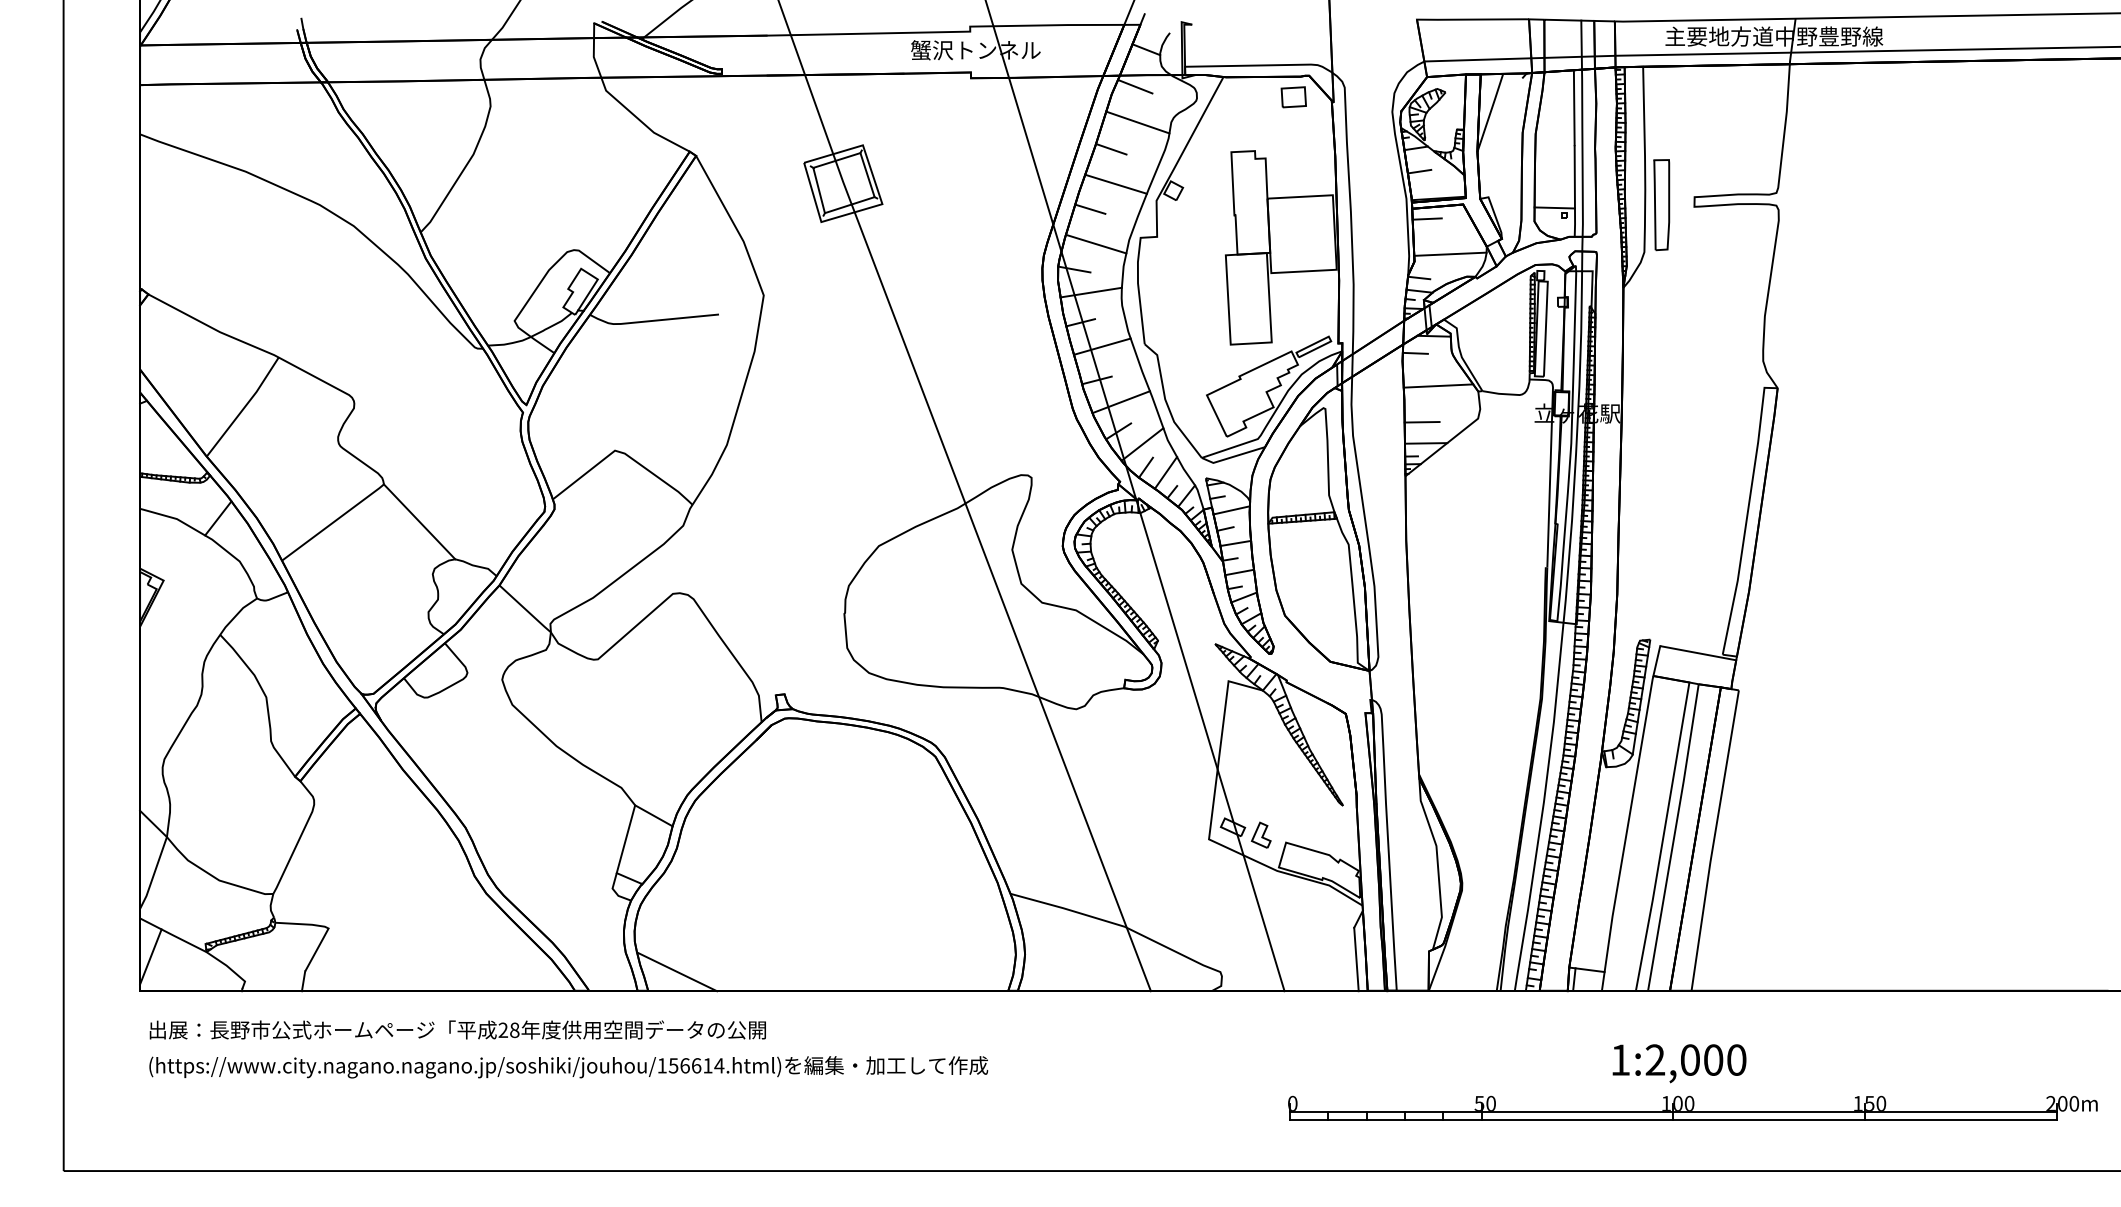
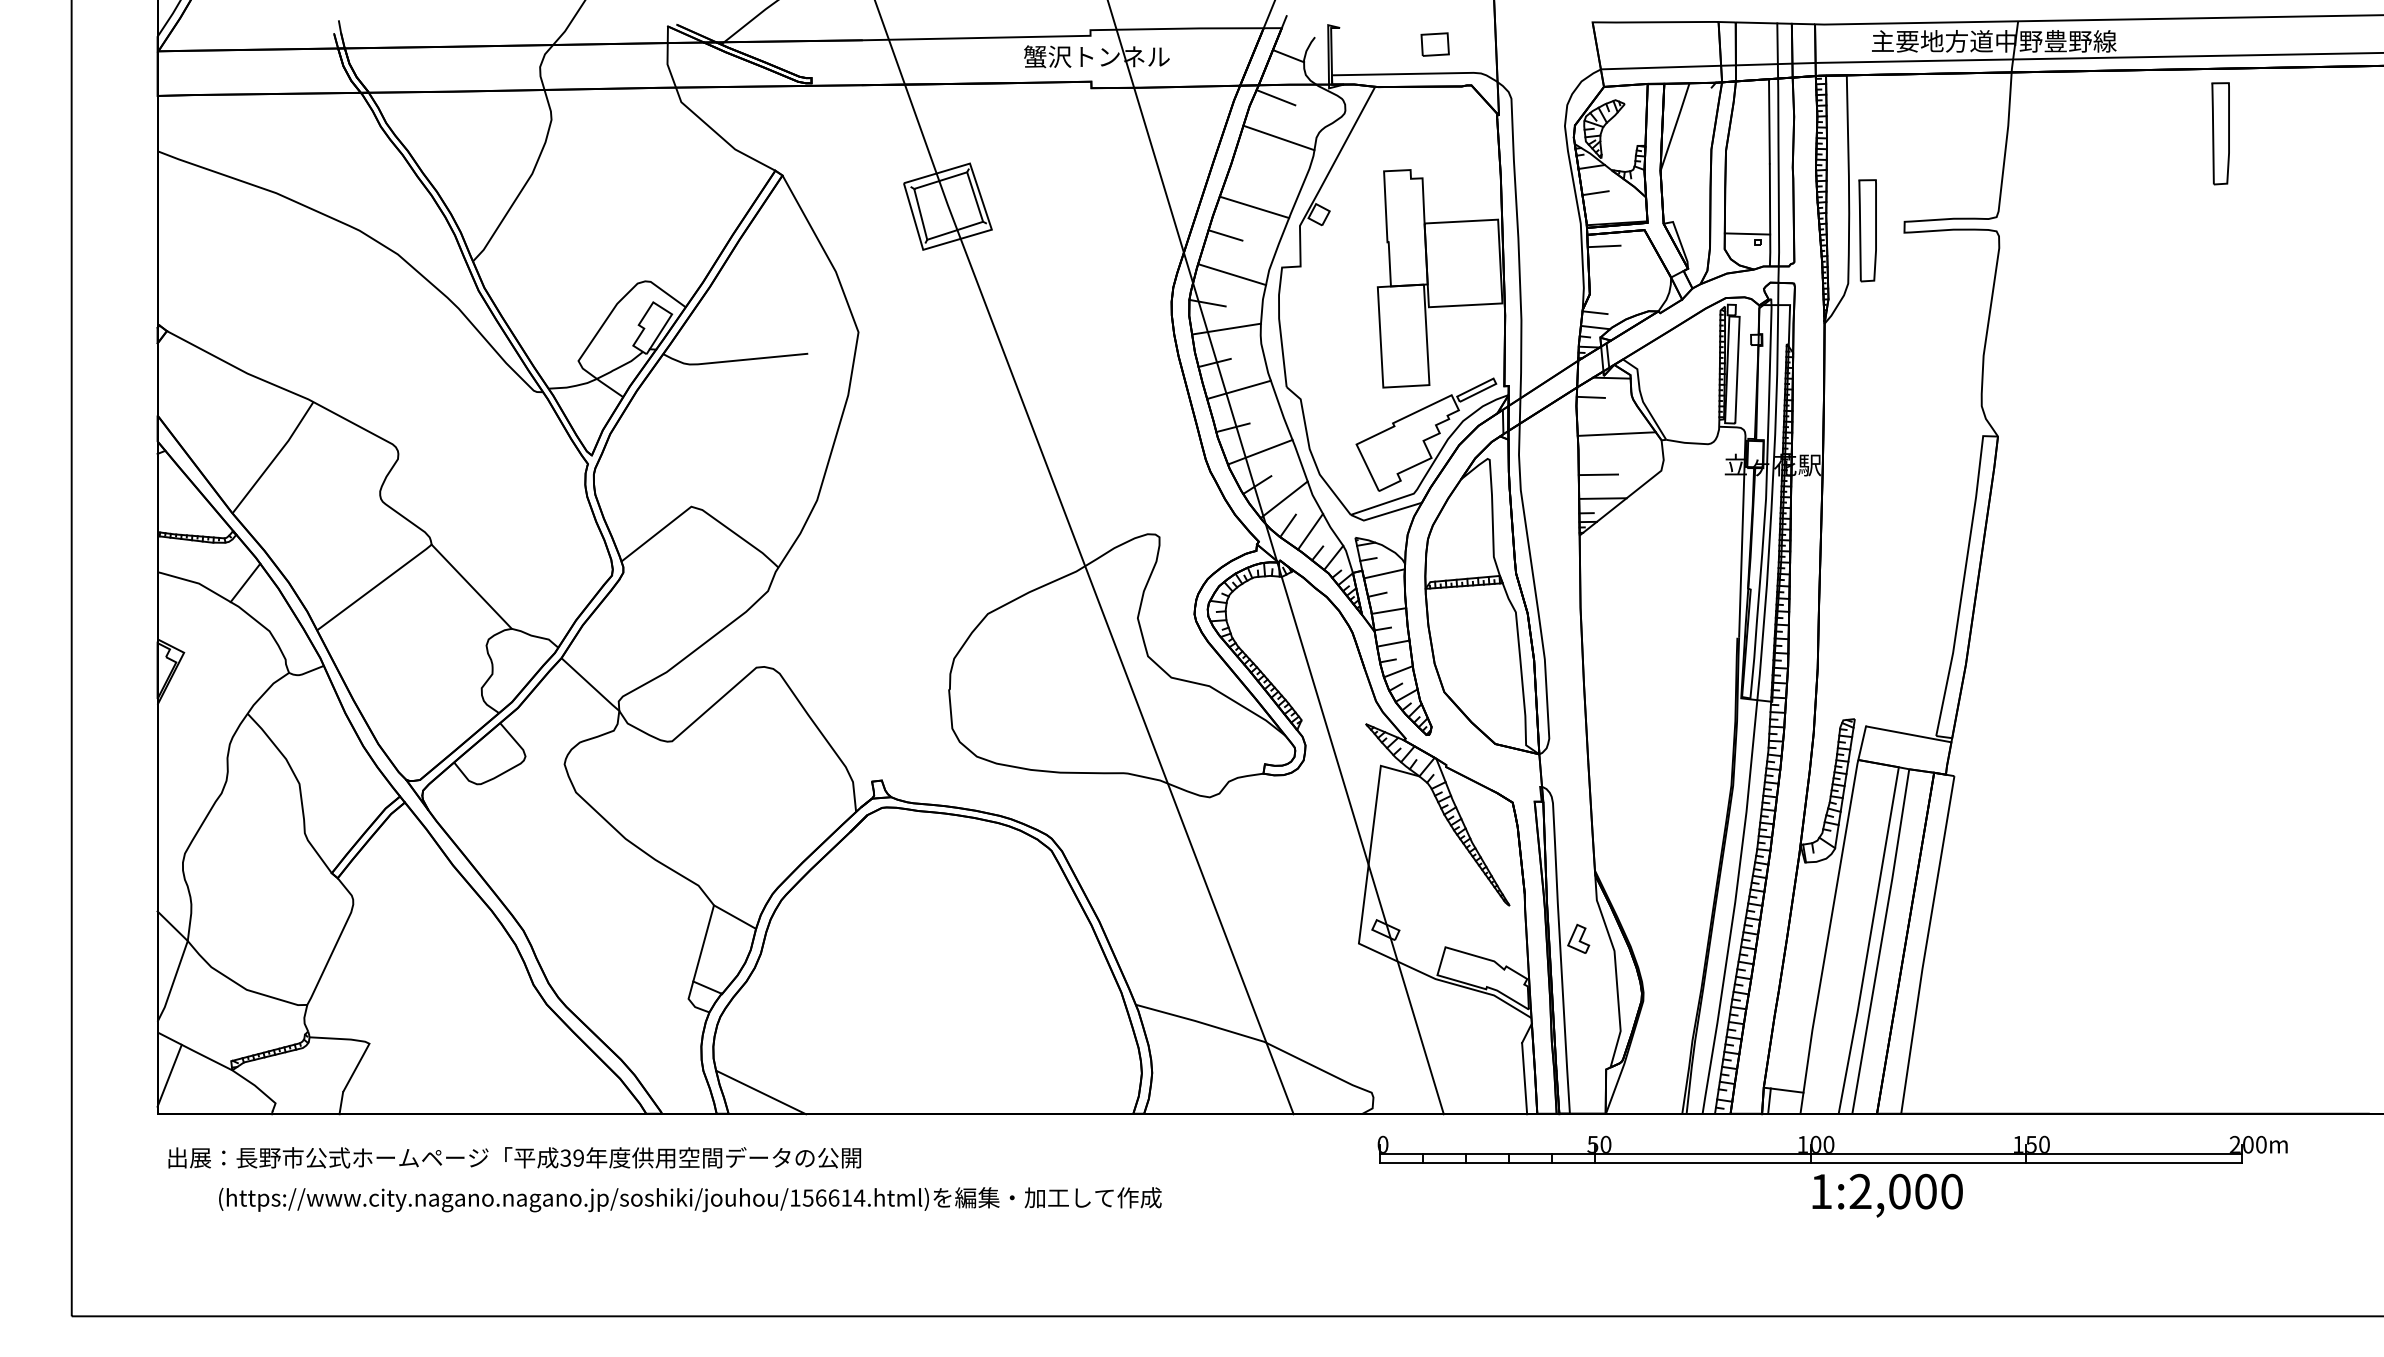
part: (1293, 97) -> (1434, 44), moved
part: (1975, 118) -> (2220, 133), added
line: (1110, 148) -> (1248, 167), removed
line: (1449, 253) -> (1629, 285), removed
part: (1261, 834) -> (1578, 938), moved
text: (509, 1029) -> (572, 1157), 28 -> 39
text: (568, 1067) -> (690, 1199), moved
part: (1692, 1108) -> (1832, 1149), moved

